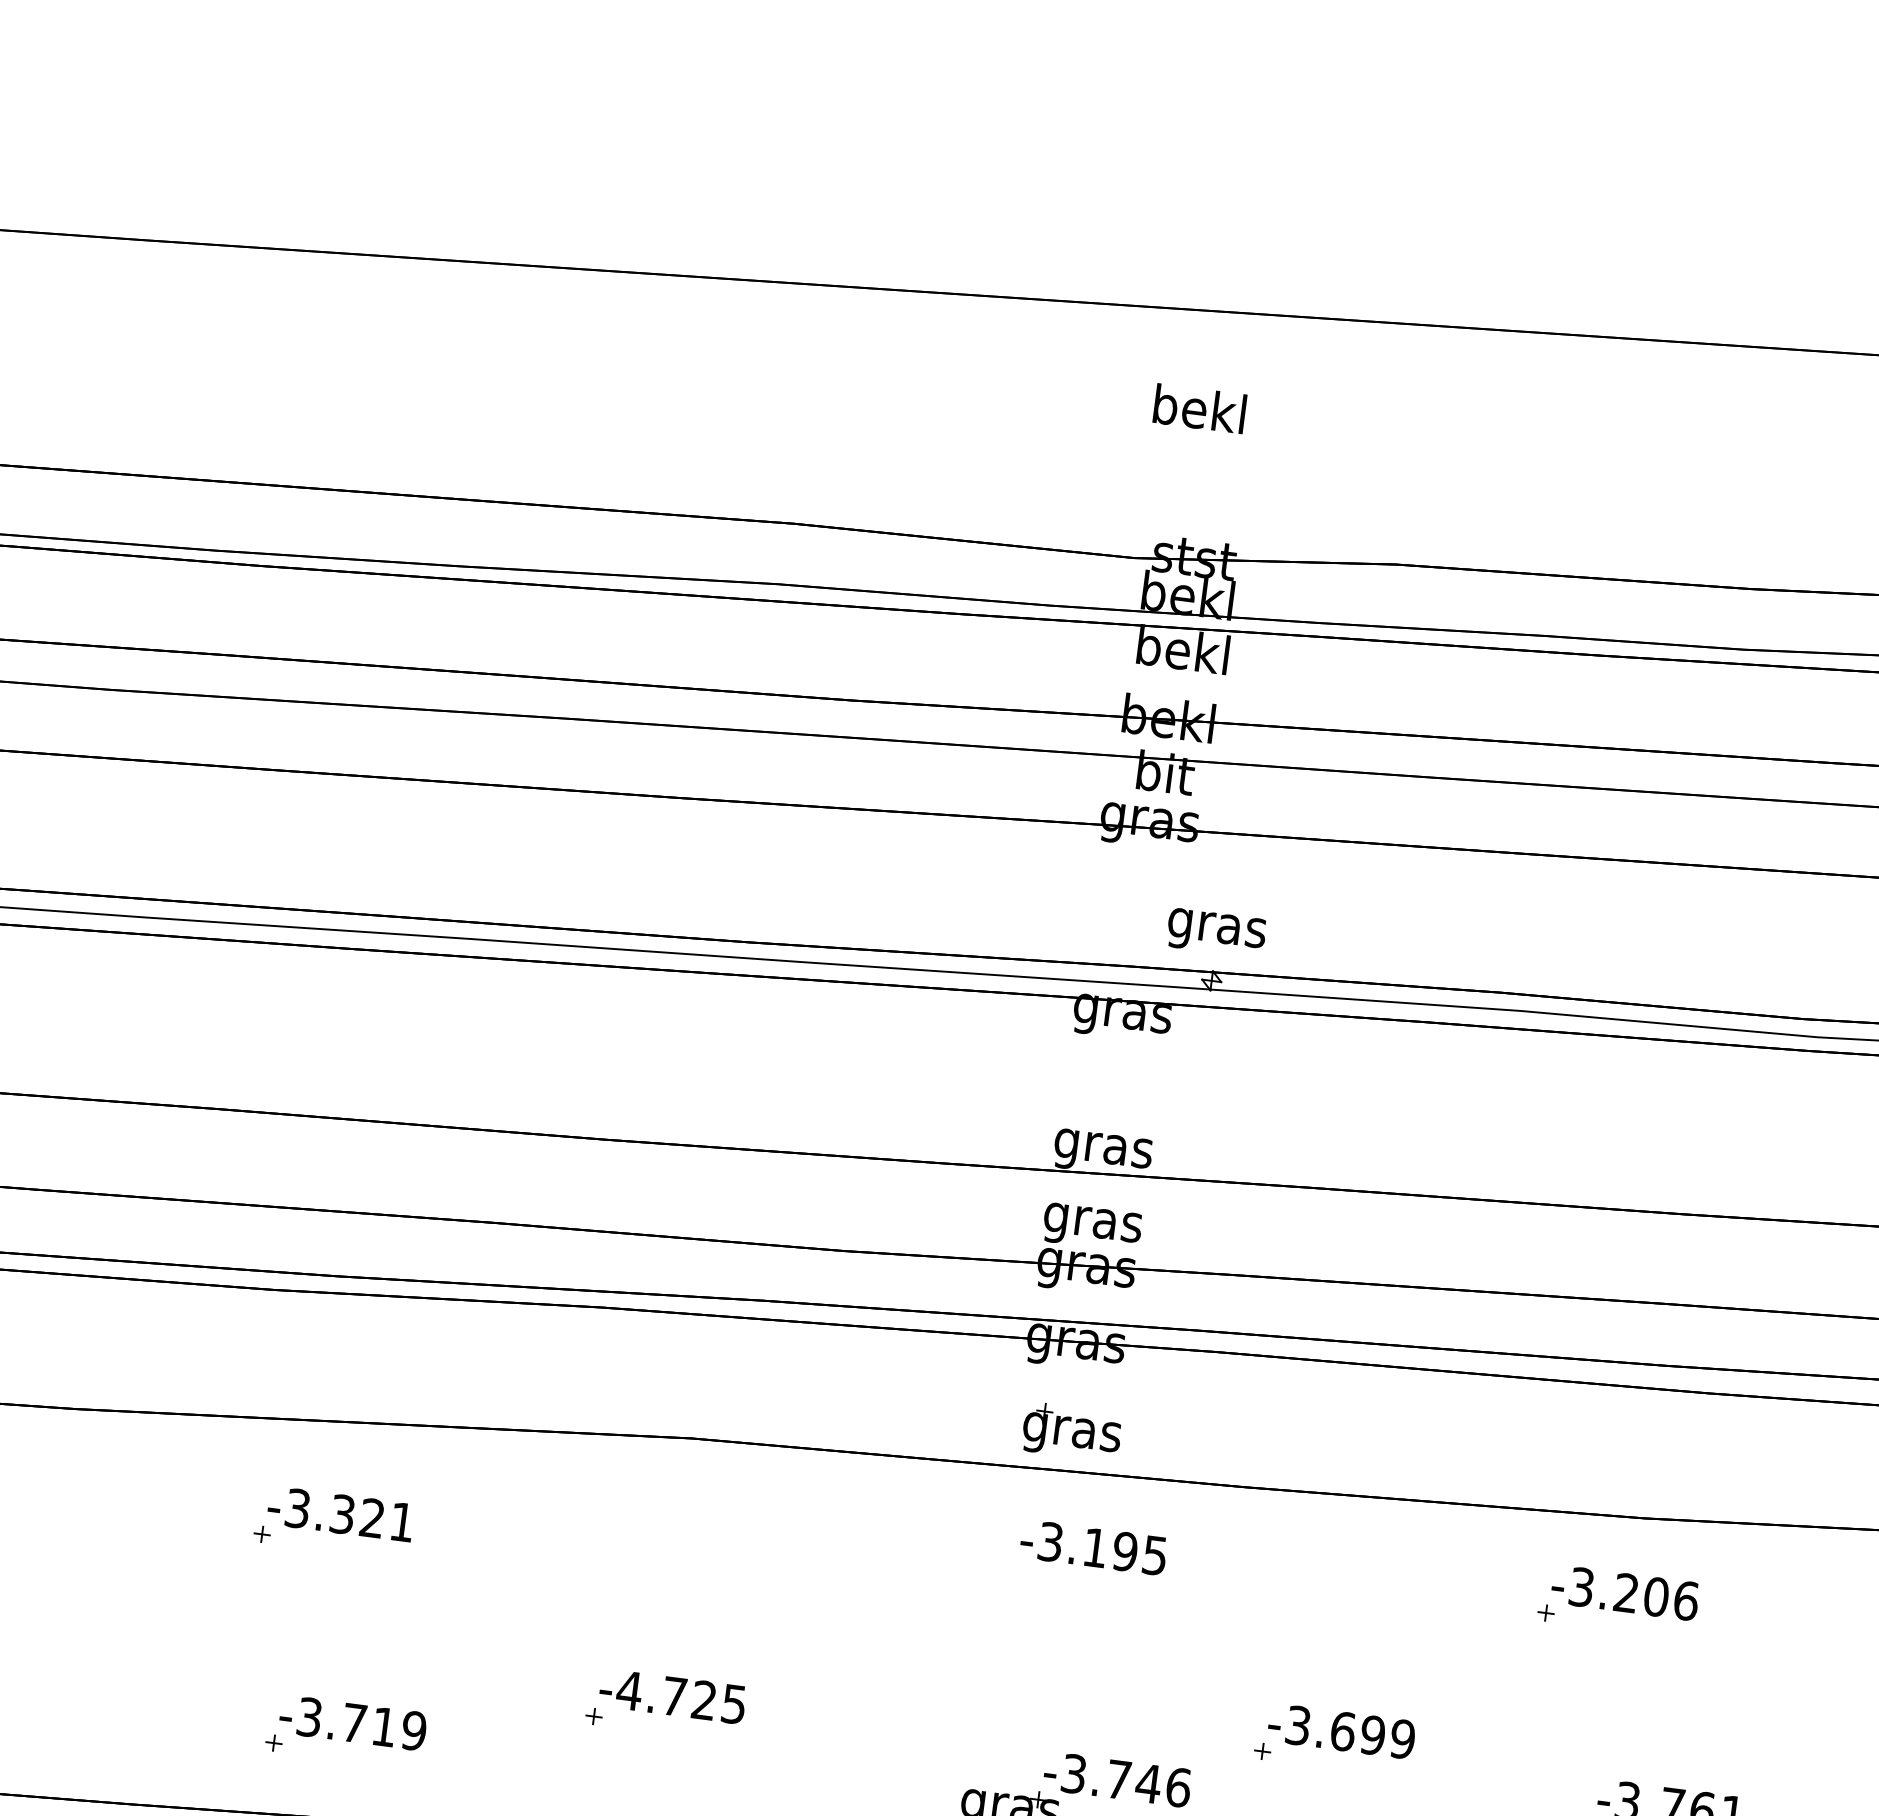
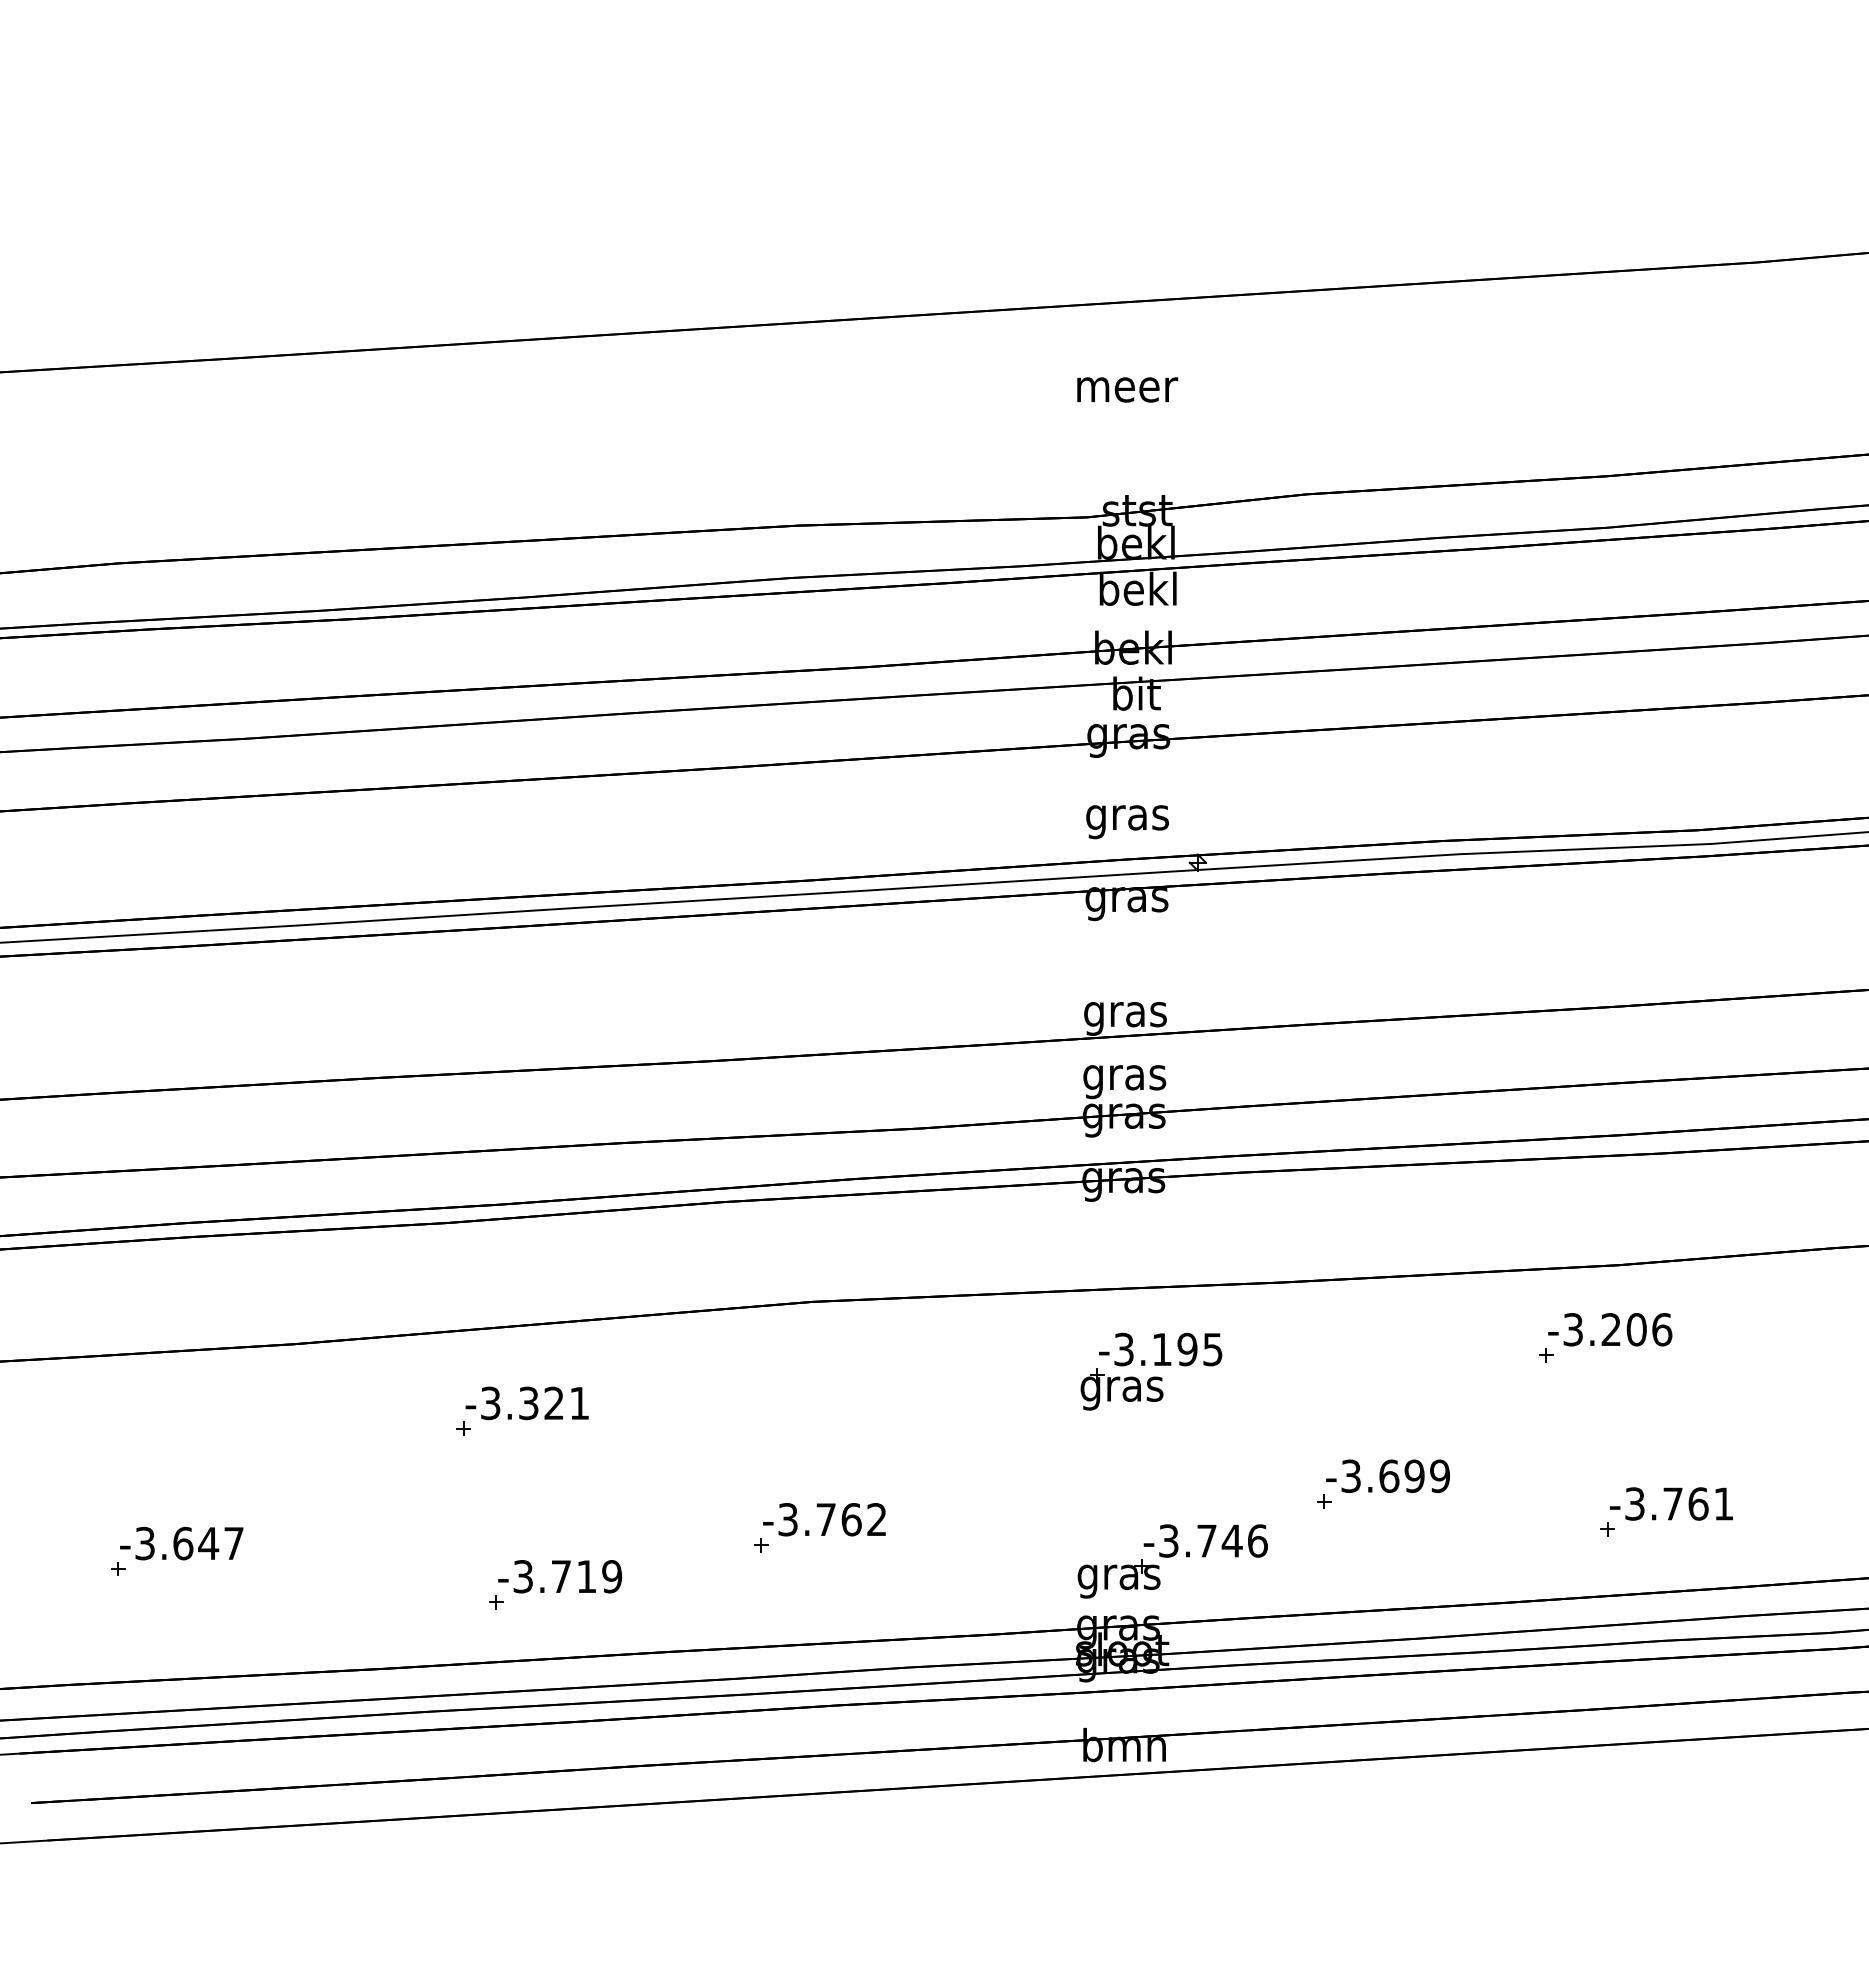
text: (1201, 409) -> (1127, 385), bekl -> meer
text: (1216, 933) -> (1127, 822), moved
part: (1071, 1432) -> (1121, 1389), moved
text: (680, 1697) -> (831, 1519), -4.725 -> -3.762

